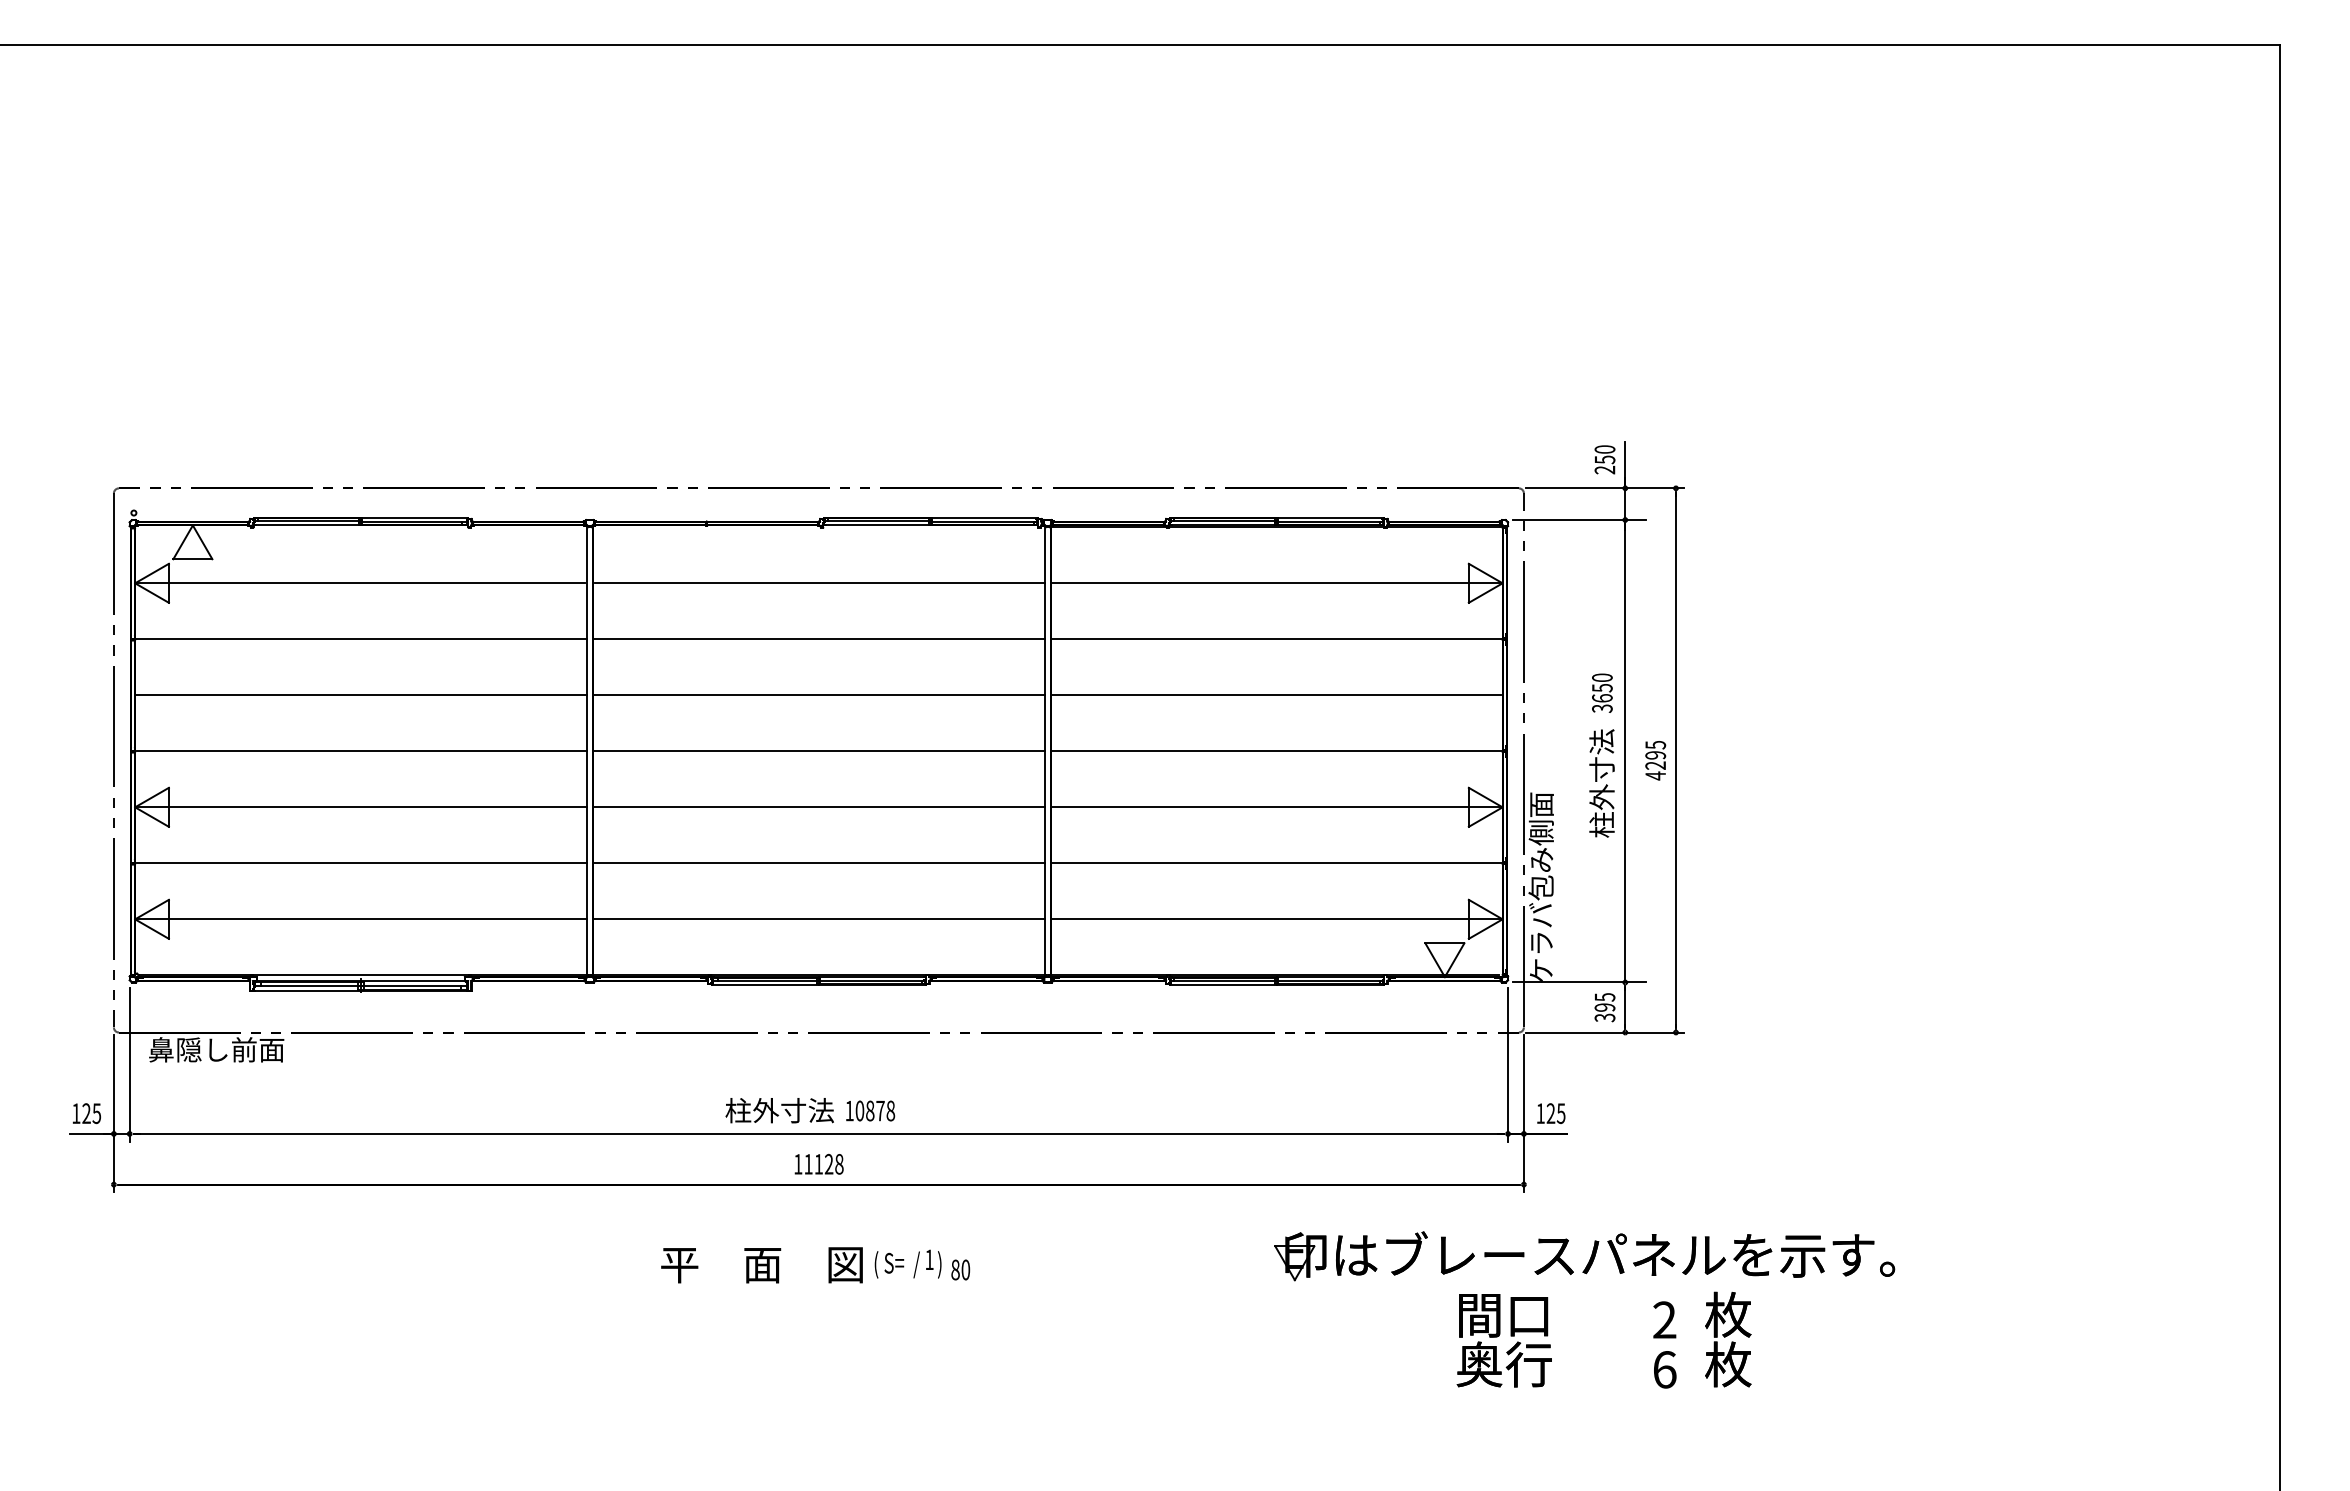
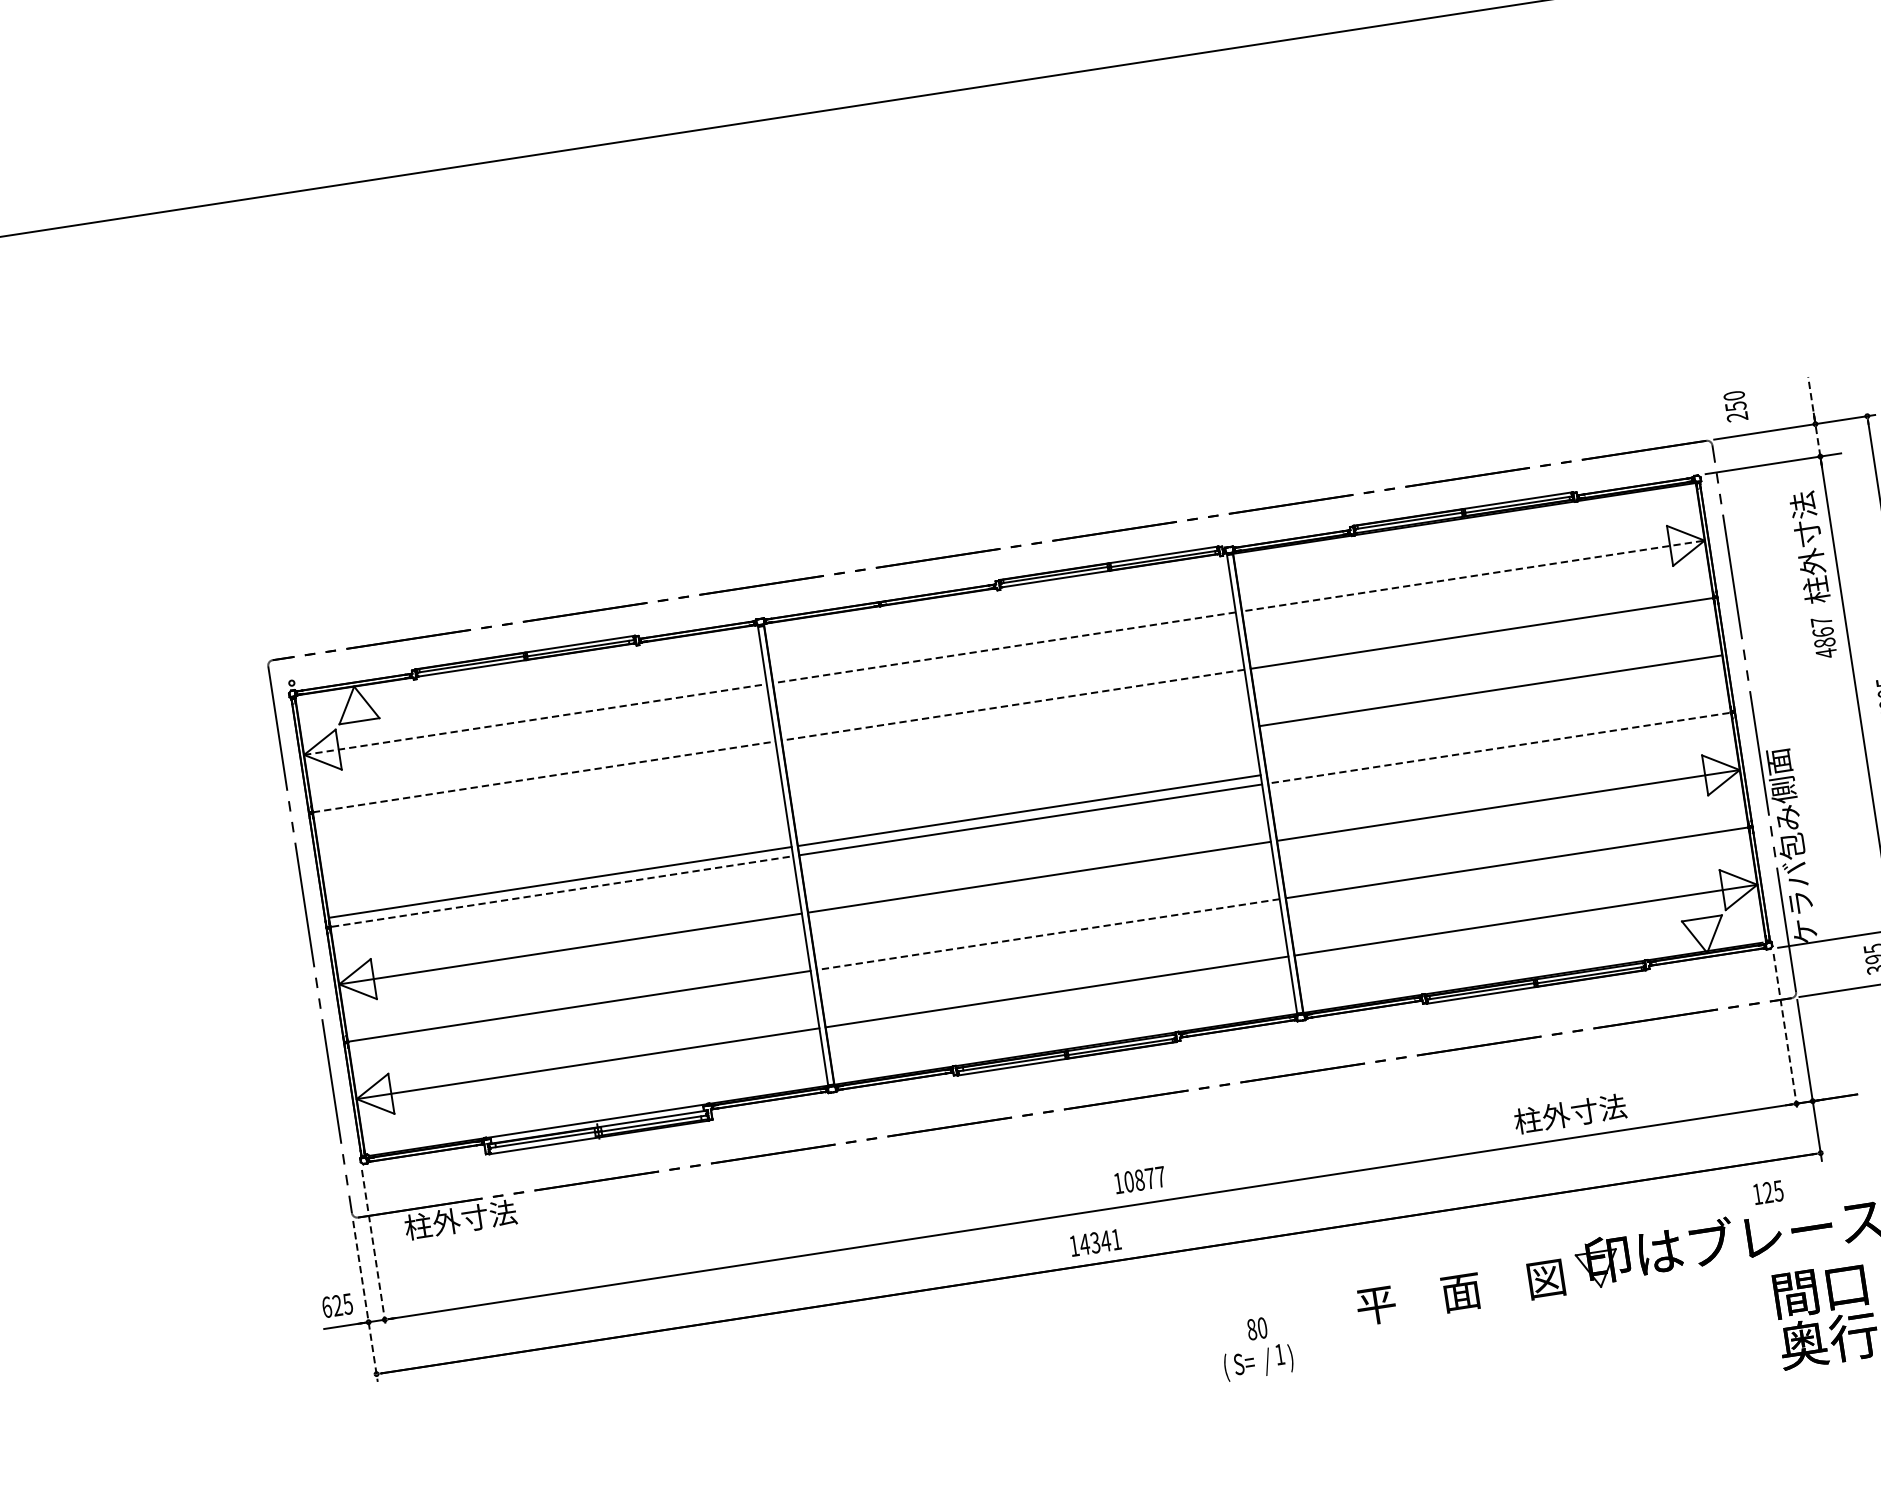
text: (1604, 459) -> (1735, 406), moved
line: (1625, 481) -> (1814, 417), solid -> dashed
line: (360, 583) -> (534, 719), solid -> dashed
line: (819, 583) -> (1005, 647), solid -> dashed
line: (1275, 583) -> (1472, 576), solid -> dashed
line: (361, 639) -> (544, 777), solid -> dashed
line: (818, 639) -> (1012, 705), solid -> dashed
text: (1602, 693) -> (1824, 637), 3650 -> 4867
line: (360, 695) -> (559, 882), moved
line: (818, 695) -> (1028, 810), moved
line: (362, 751) -> (563, 891), solid -> dashed
line: (1275, 751) -> (1498, 748), solid -> dashed
text: (1601, 783) -> (1809, 547), moved
line: (818, 863) -> (1047, 934), solid -> dashed
text: (216, 1049) -> (460, 1219), 鼻隠し前面 -> 柱外寸法
line: (129, 1064) -> (373, 1248), solid -> dashed
line: (1508, 1064) -> (1786, 1032), solid -> dashed
text: (779, 1110) -> (1570, 1113), moved
text: (890, 1110) -> (1160, 1176), 10878 -> 10877
text: (76, 1113) -> (327, 1307), 125 -> 625
line: (113, 1113) -> (365, 1301), solid -> dashed
text: (1551, 1113) -> (1768, 1192), moved
text: (823, 1163) -> (1100, 1241), 11128 -> 14341
text: (907, 1263) -> (1257, 1361), moved
text: (761, 1265) -> (1460, 1293), moved

